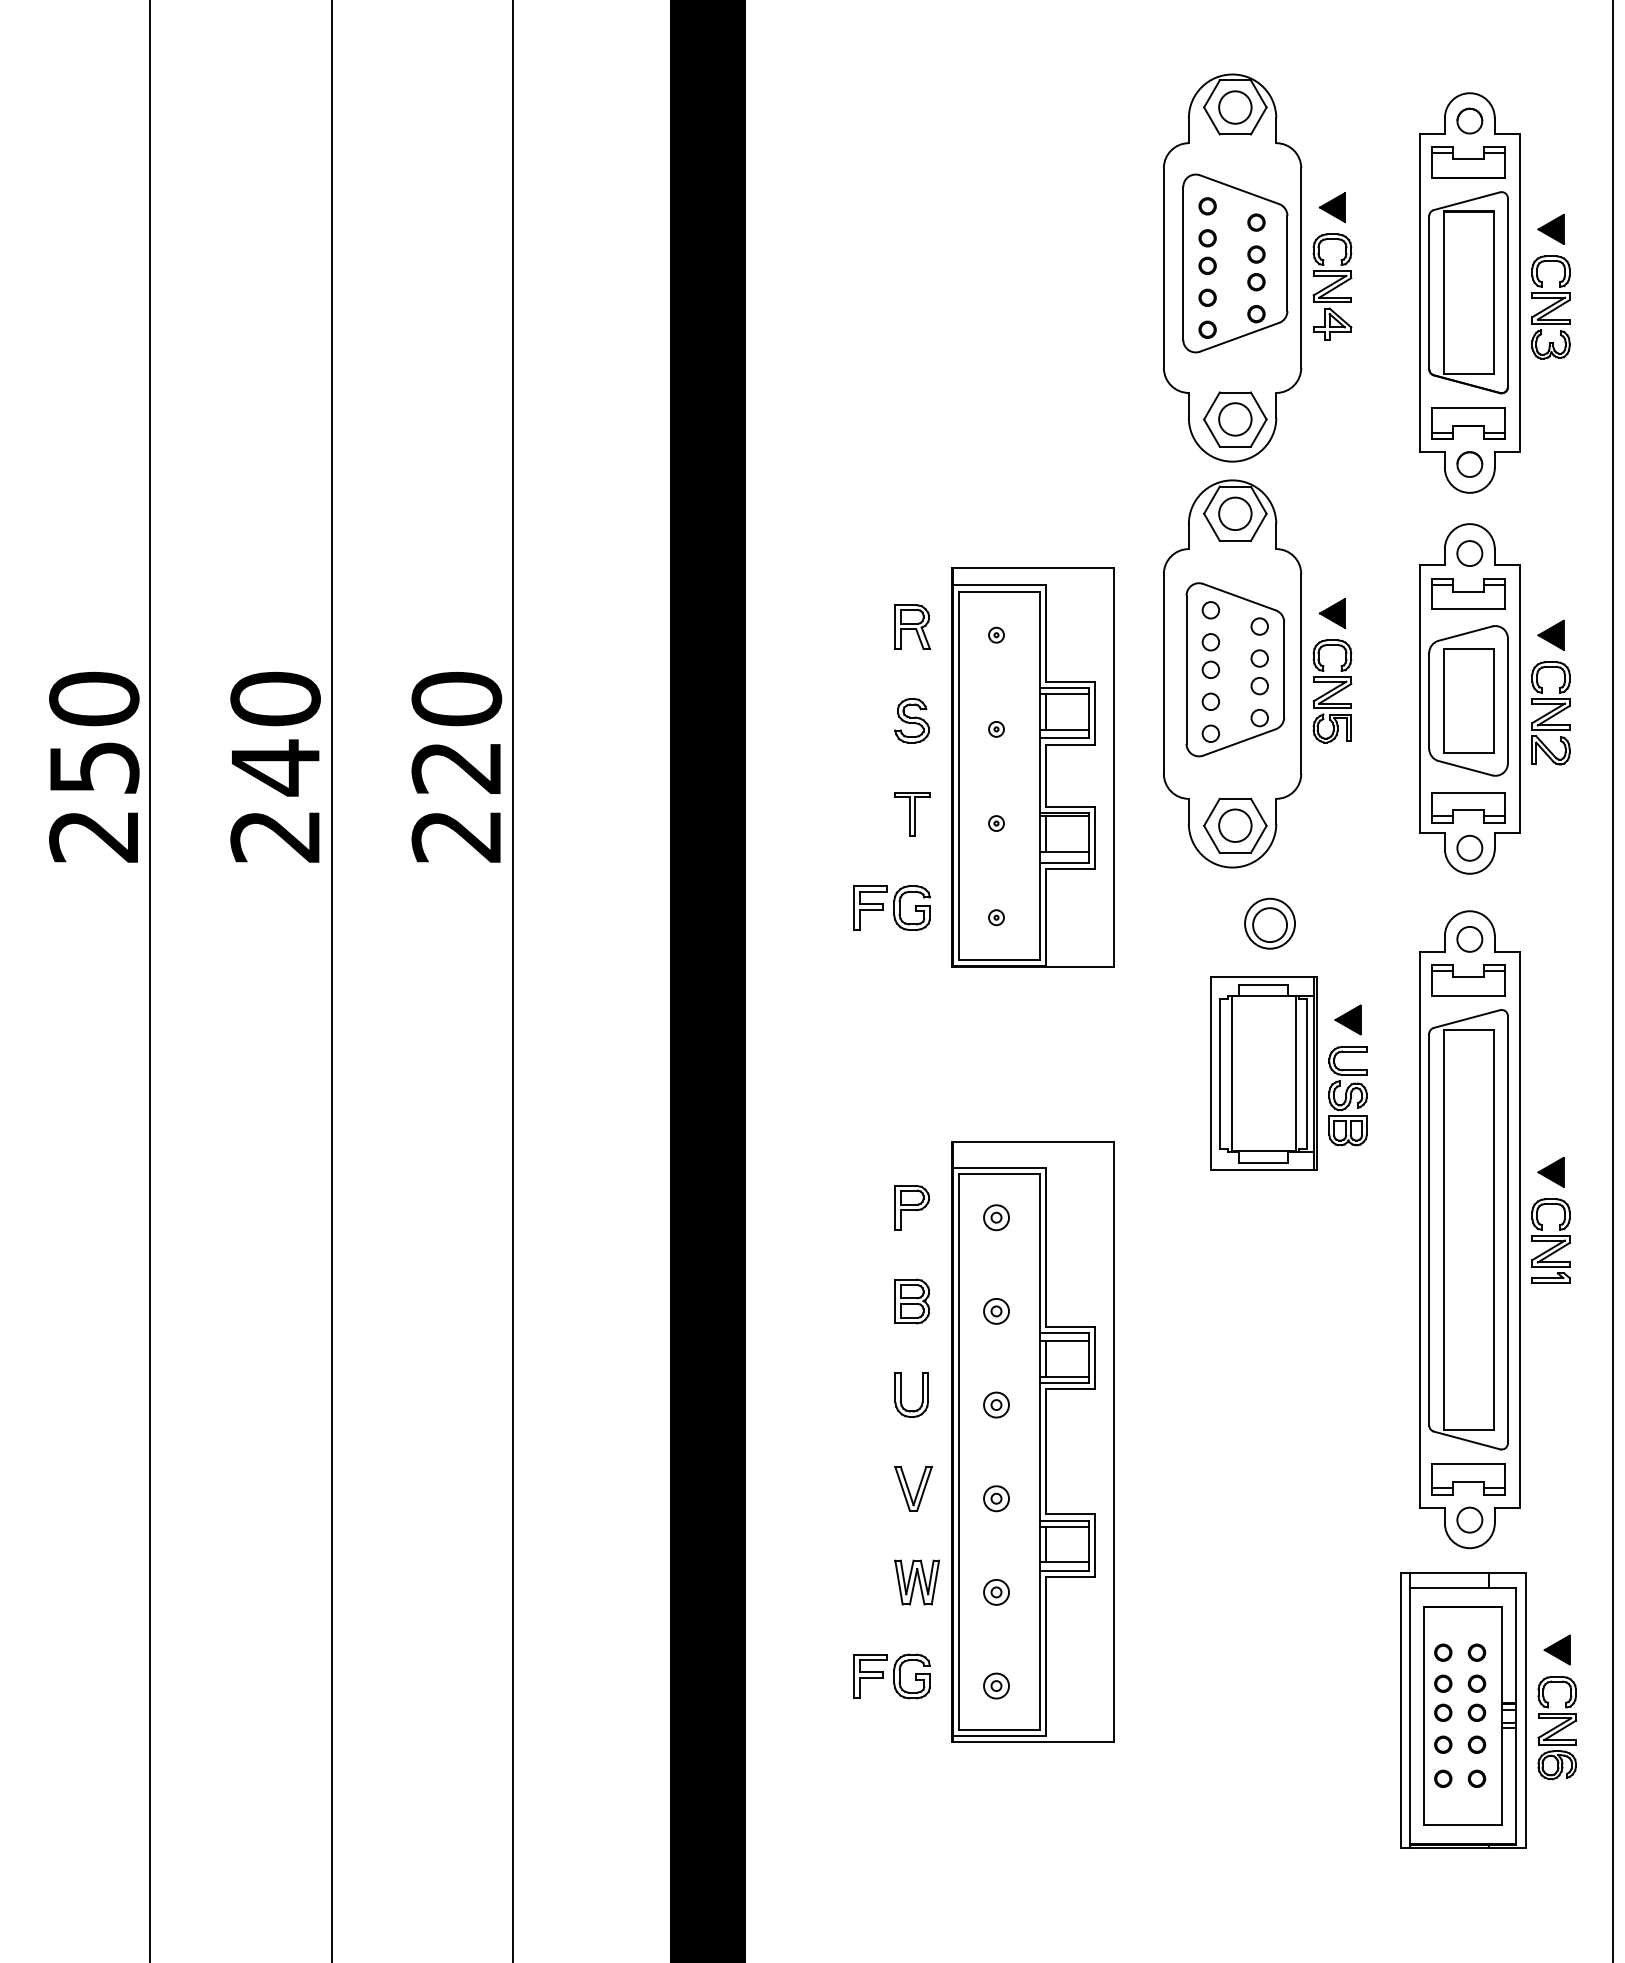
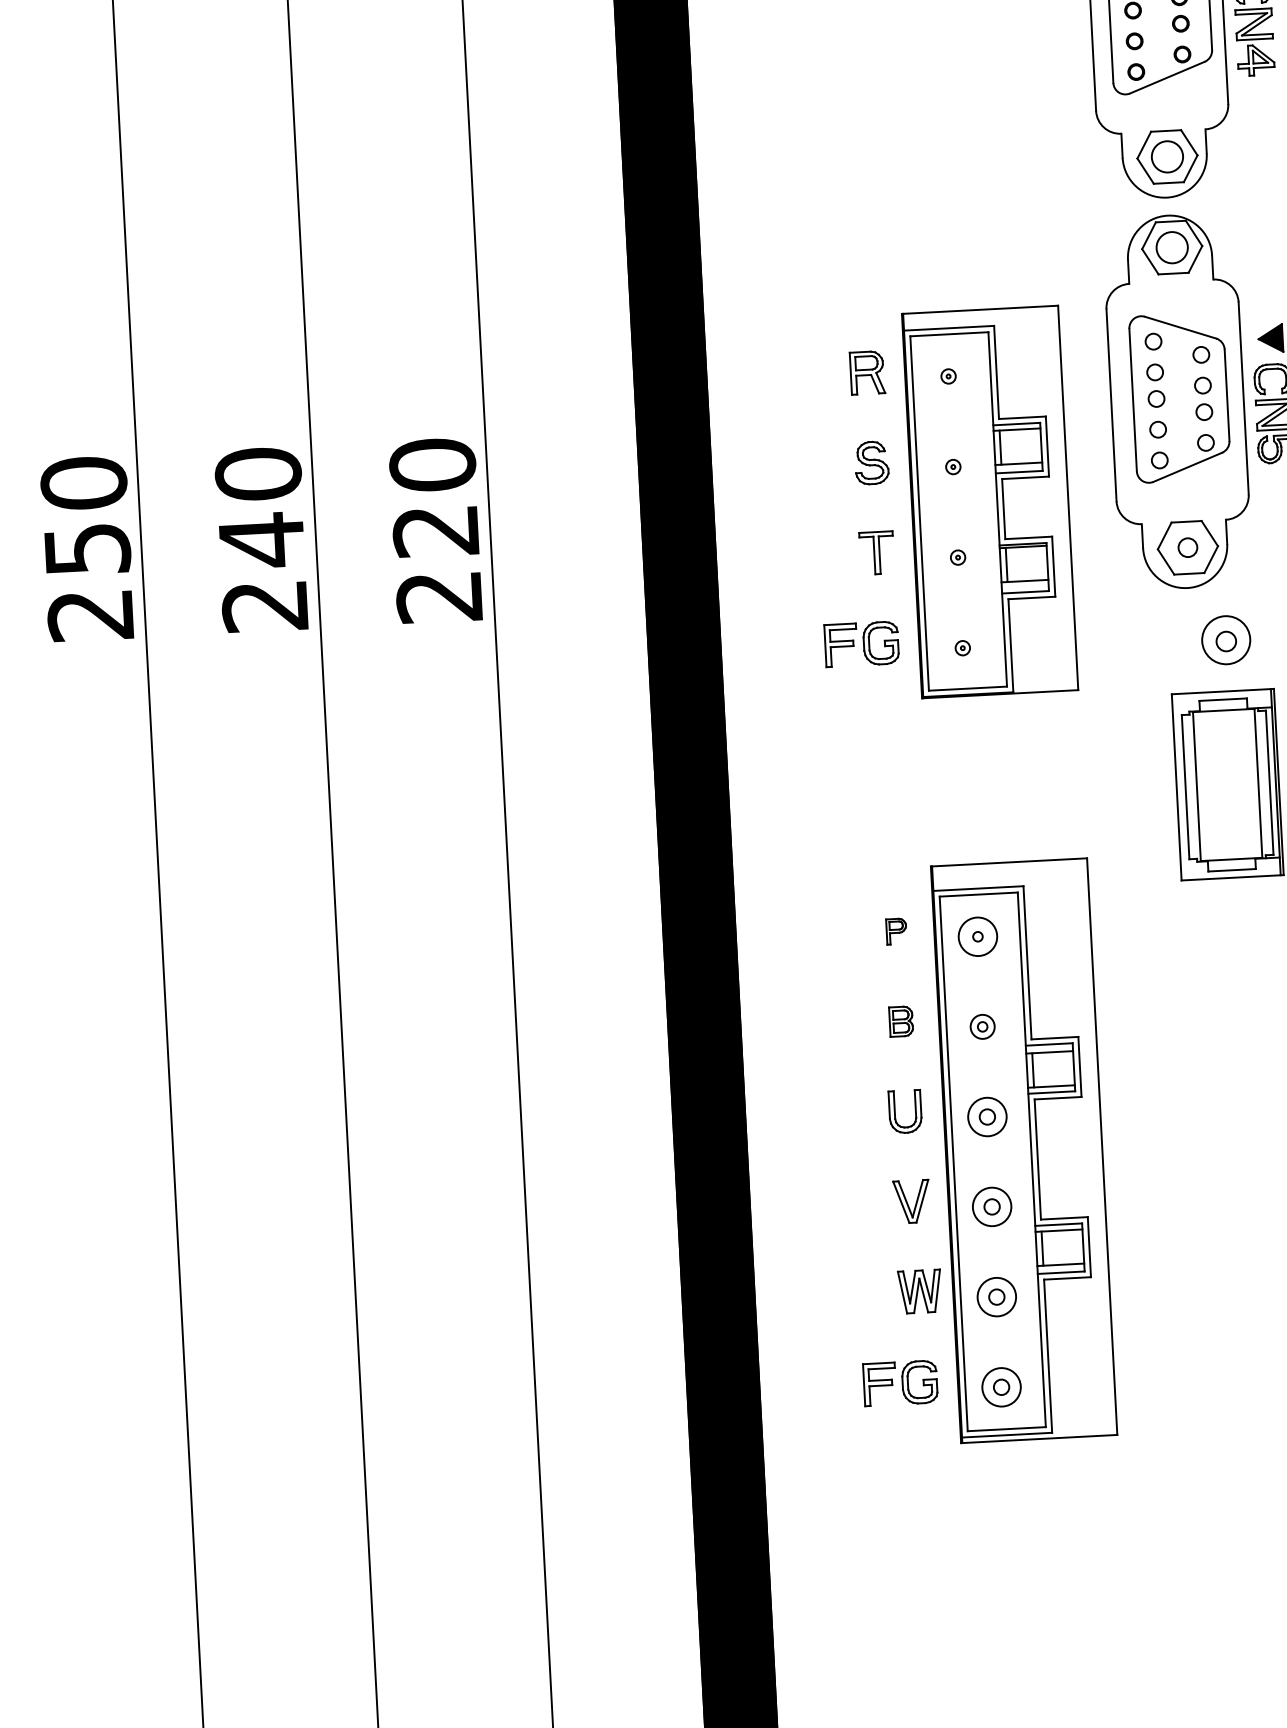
circle: (1235, 825) -> (1188, 547), size x0.6
circle: (1270, 925) -> (1226, 641), size x0.6
part: (912, 1207) -> (896, 931), size x0.6
circle: (996, 1217) -> (977, 936), size x1.6
part: (912, 1301) -> (901, 1021), size x0.7
part: (996, 1404) -> (987, 1116), size x1.6
part: (996, 1498) -> (992, 1206), size x1.6
part: (996, 1592) -> (996, 1297), size x1.6
part: (996, 1685) -> (1001, 1386), size x1.6

